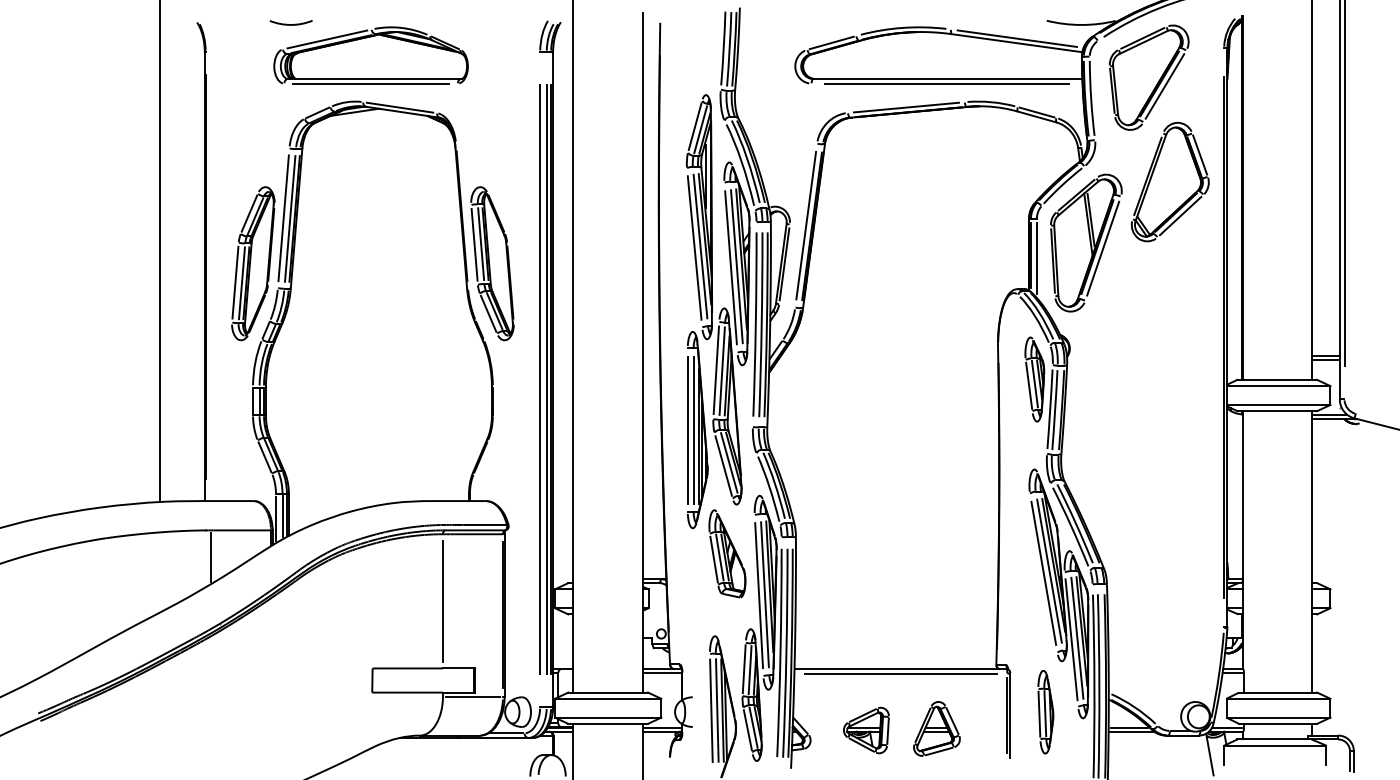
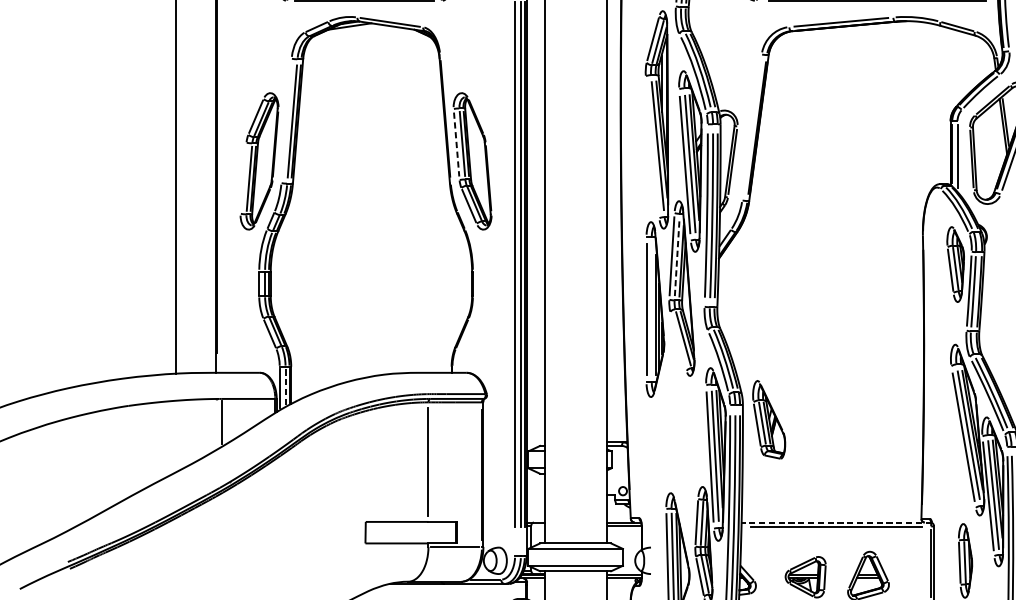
line: (283, 218) -> (286, 121), removed
line: (806, 225) -> (752, 127), removed
line: (474, 245) -> (456, 145), solid -> dashed
line: (694, 247) -> (652, 146), removed
line: (235, 282) -> (243, 178), removed
line: (722, 371) -> (677, 257), solid -> dashed
line: (693, 429) -> (651, 309), removed
line: (723, 465) -> (678, 341), removed
line: (282, 516) -> (285, 386), solid -> dashed
part: (727, 553) -> (769, 419), moved
line: (901, 669) -> (836, 522), solid -> dashed

